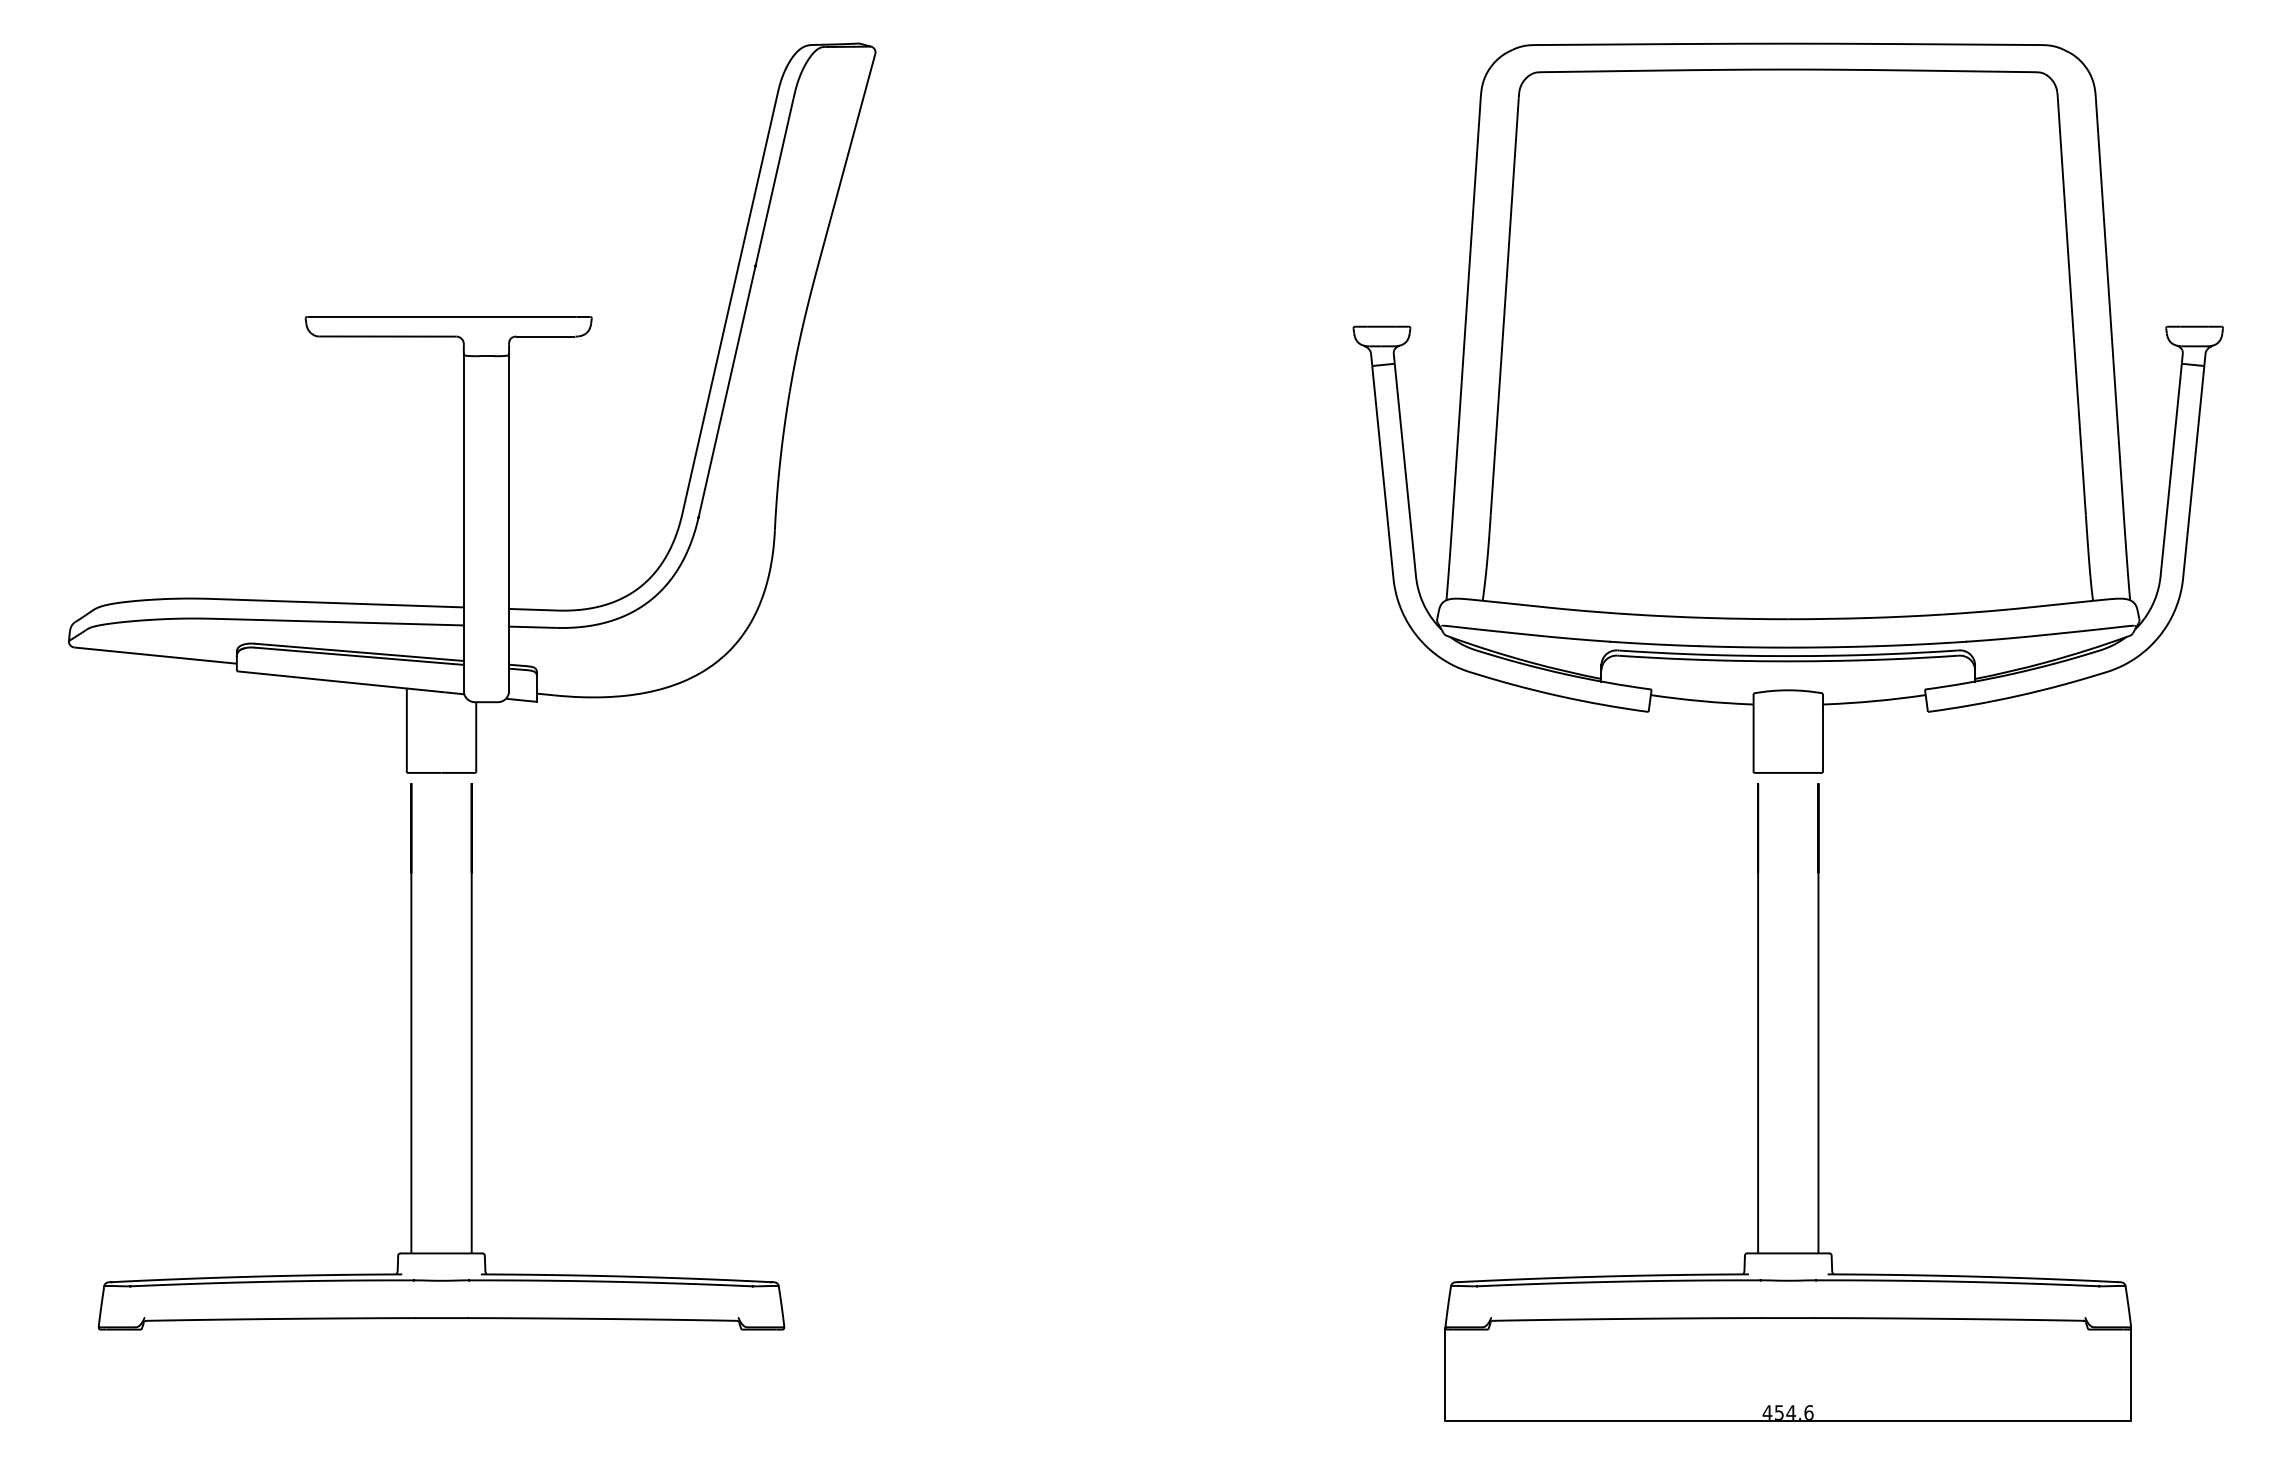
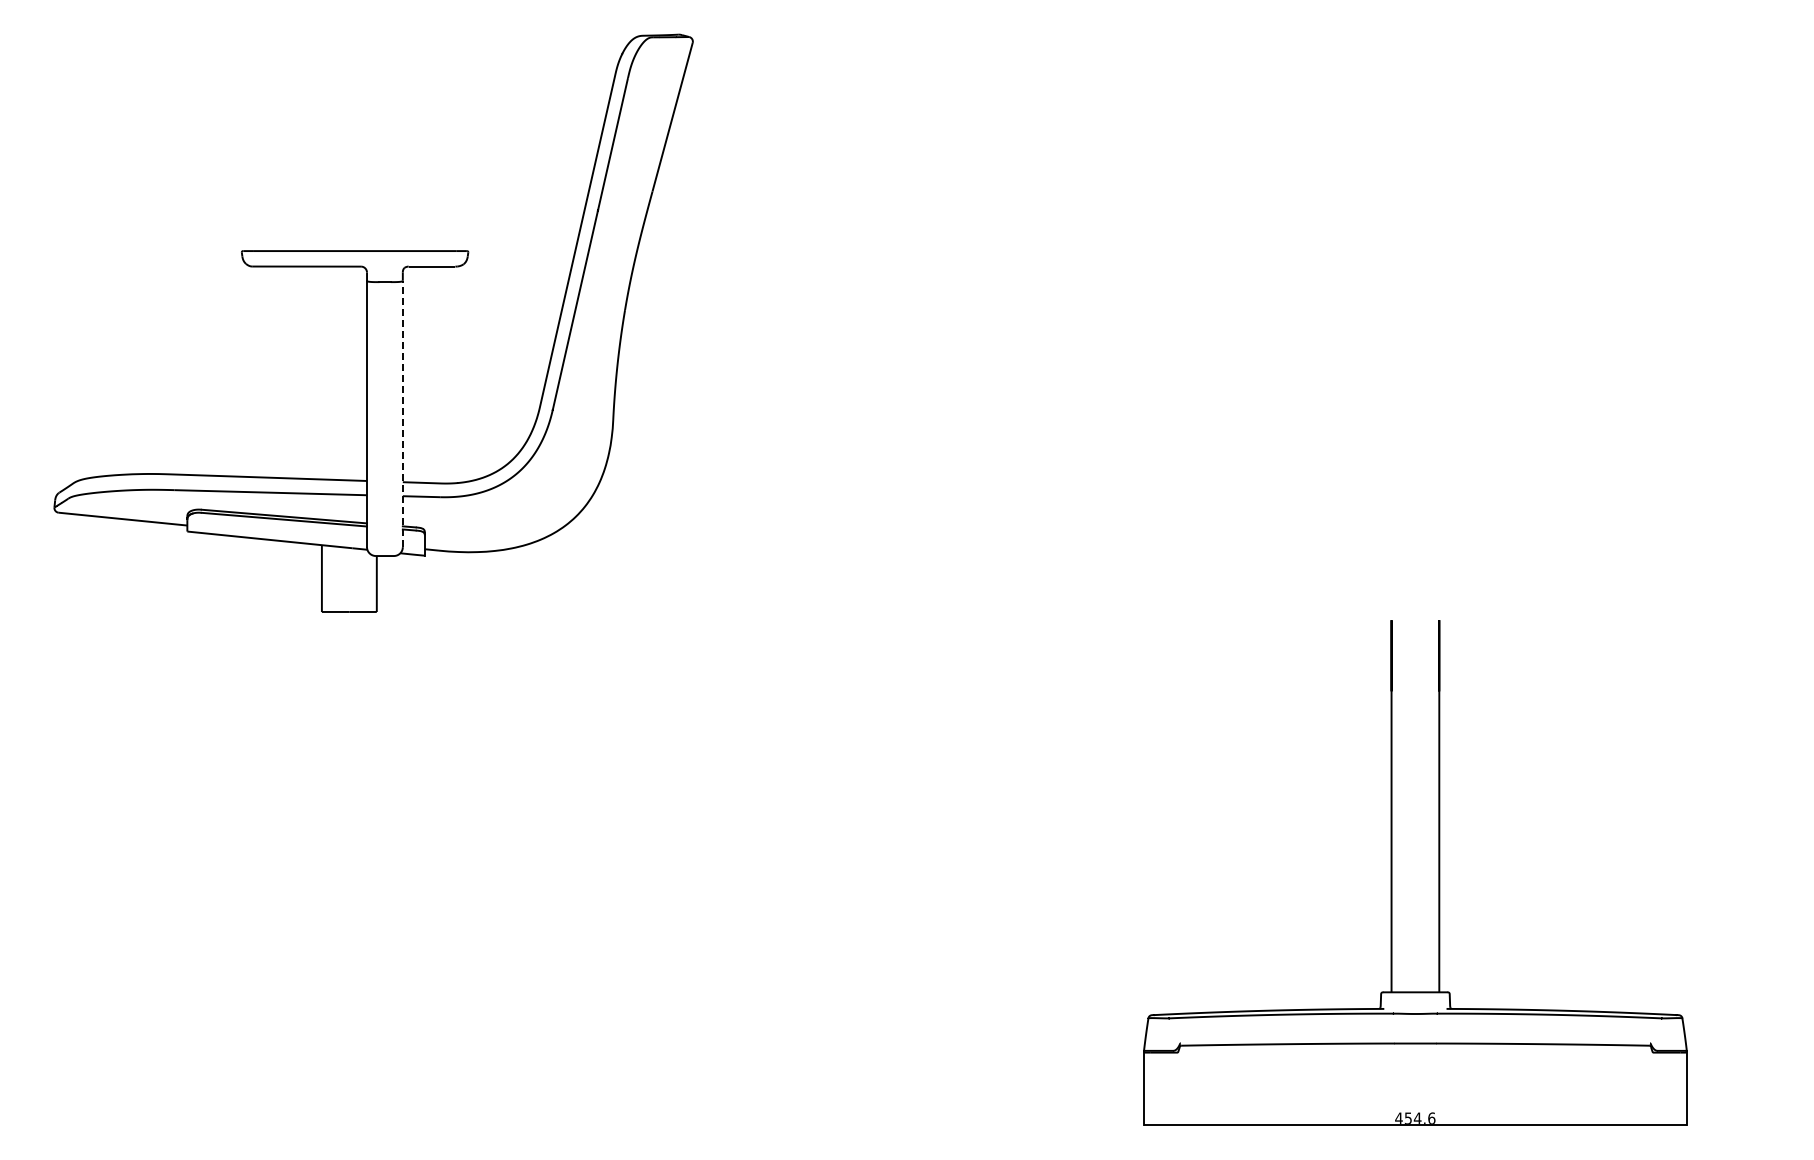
part: (1788, 407) -> (1415, 322), removed
line: (508, 522) -> (402, 413), solid -> dashed
part: (412, 1056) -> (326, 836), removed

